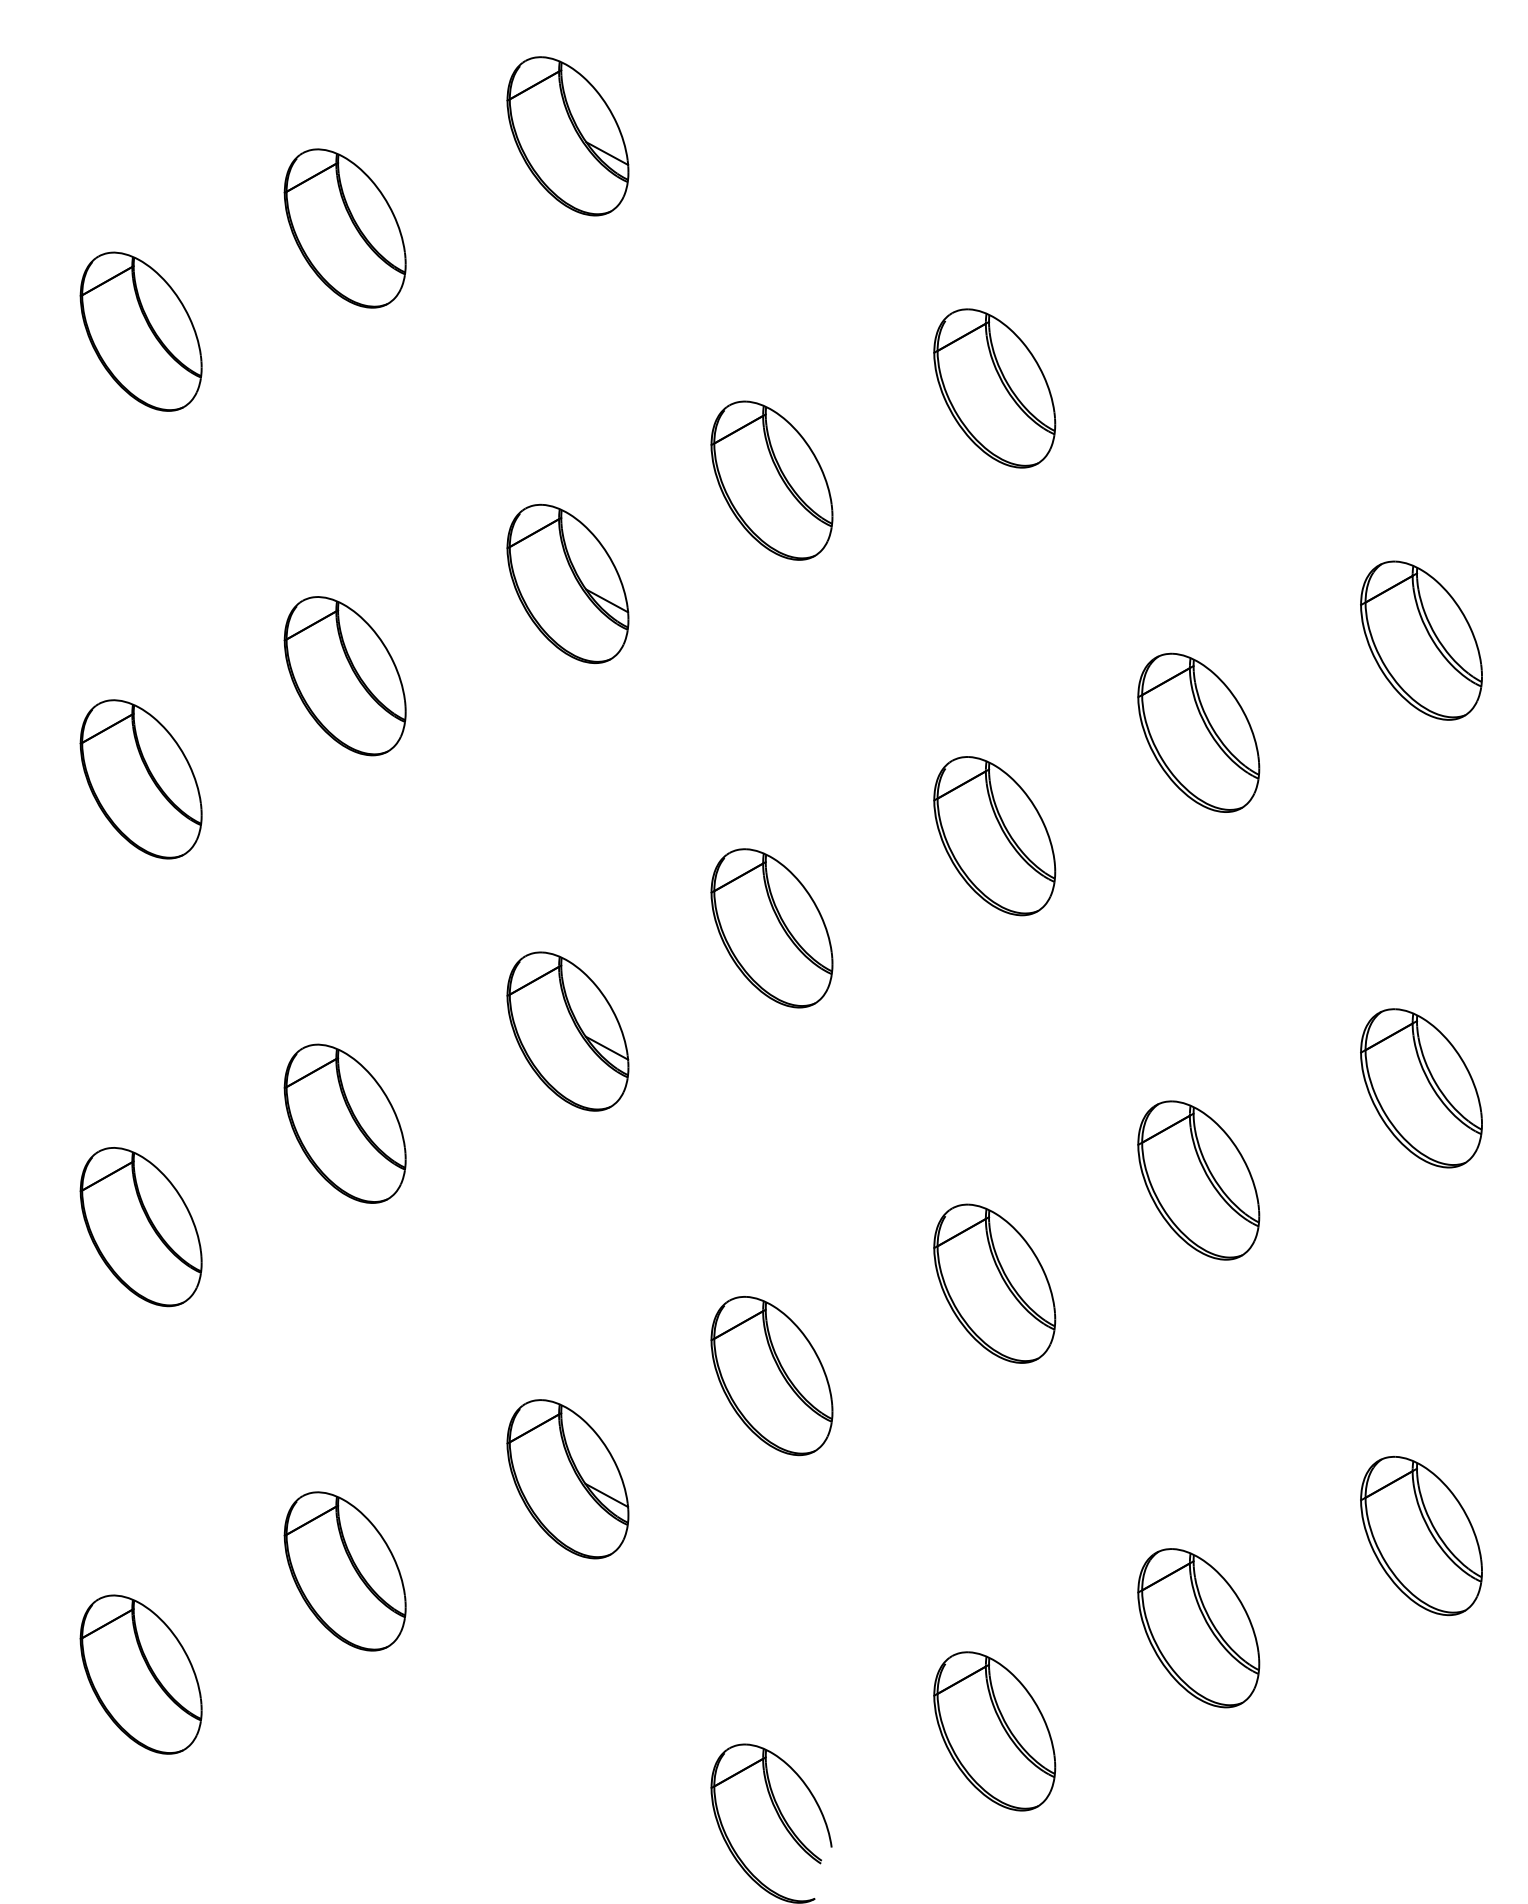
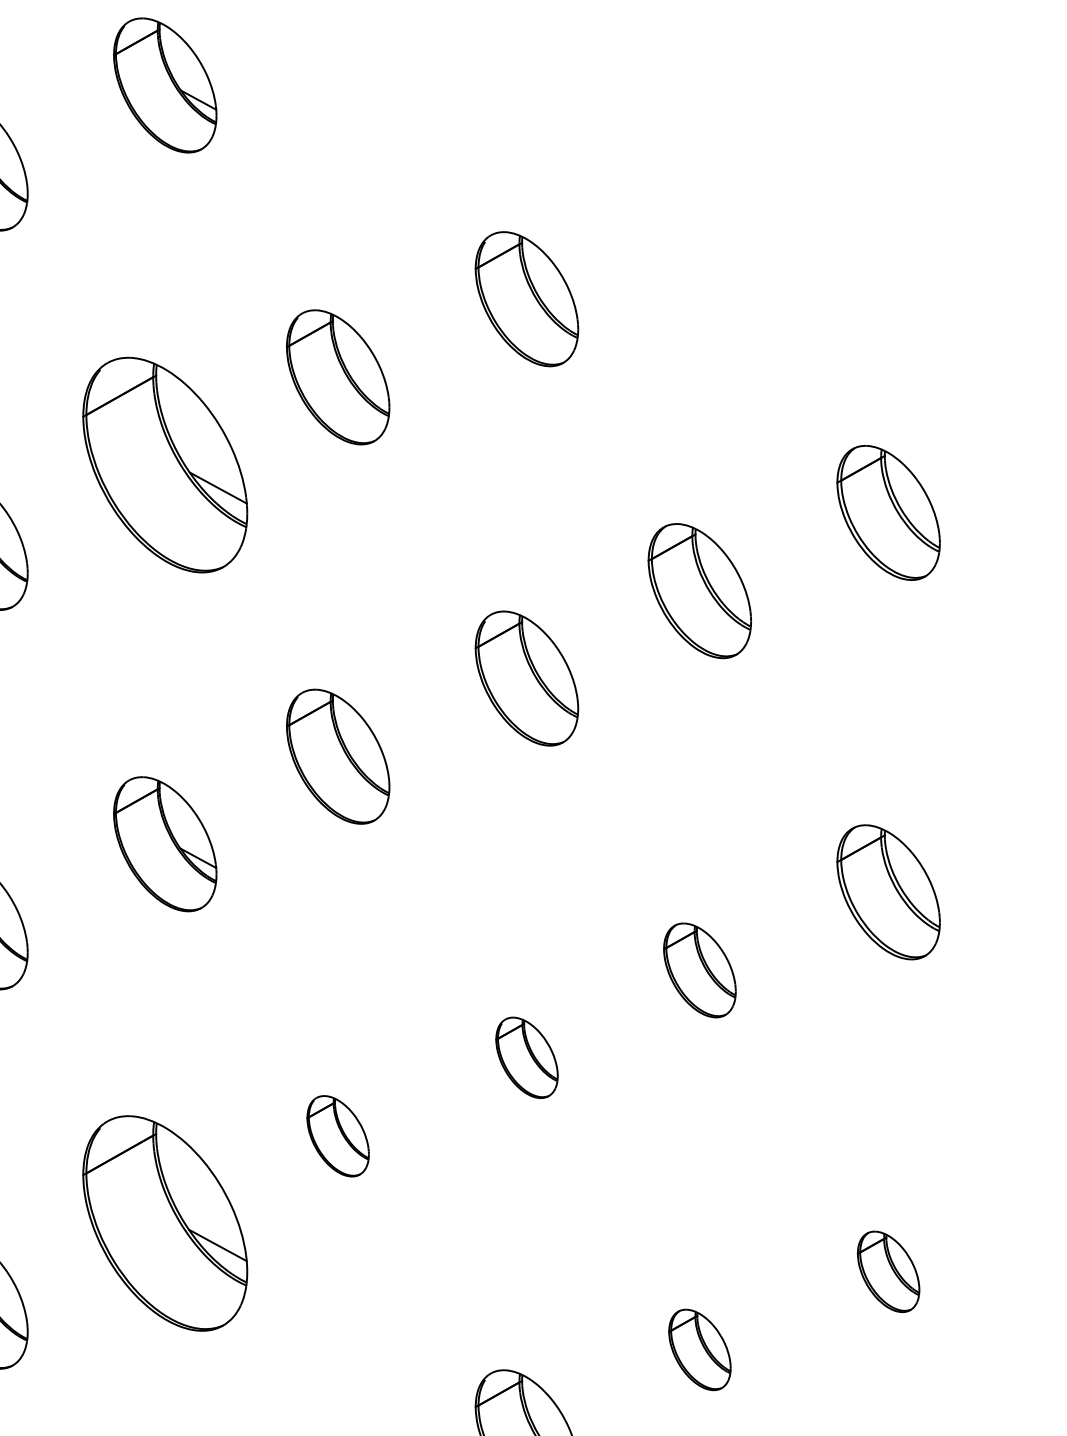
part: (567, 583) -> (164, 464), size x1.6
part: (1198, 1180) -> (699, 970), size x0.7
part: (994, 1283) -> (526, 1057), size x0.6
part: (771, 1376) -> (337, 1136), size x0.6
part: (567, 1479) -> (164, 1223), size x1.6
part: (1421, 1536) -> (888, 1272), size x0.6
part: (1198, 1628) -> (699, 1350), size x0.6

